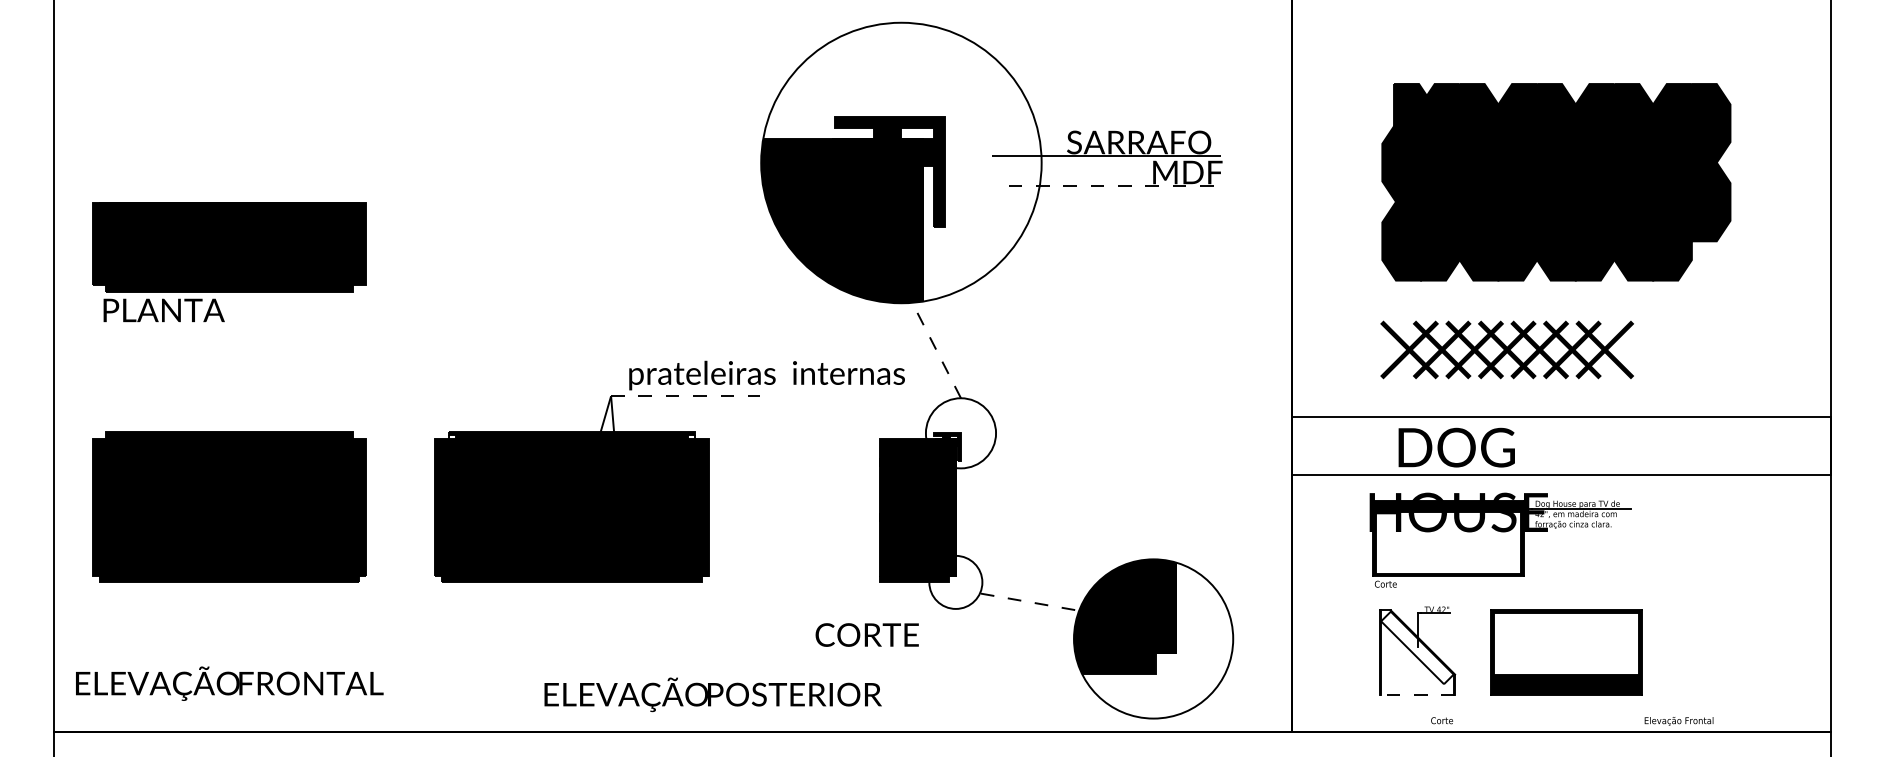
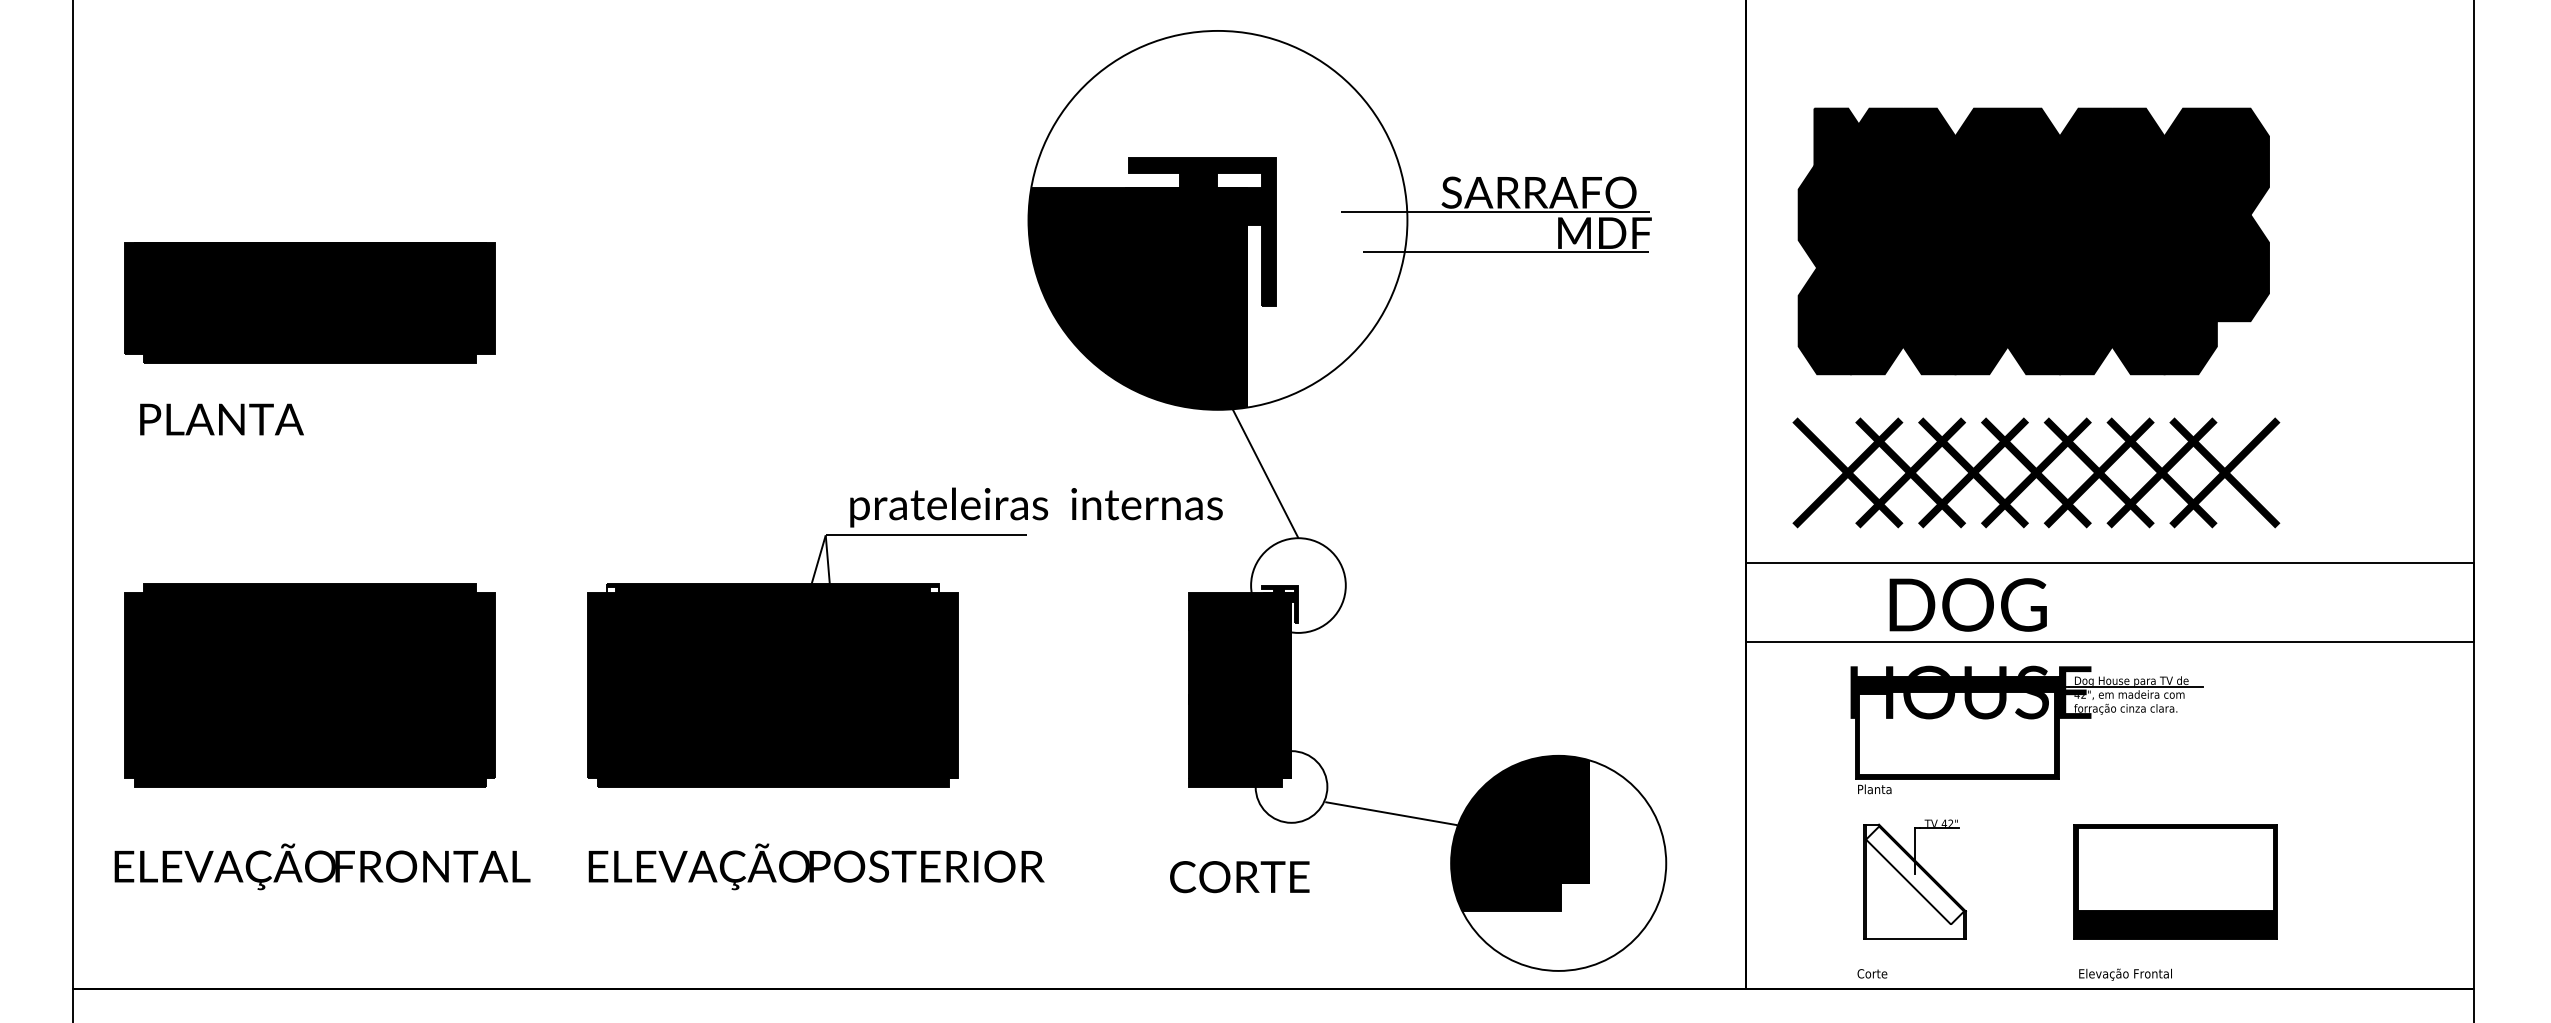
part: (1556, 182) -> (2033, 241), moved
line: (1114, 186) -> (1505, 252), dashed -> solid
part: (228, 246) -> (309, 302), moved
part: (1507, 349) -> (2036, 472), size x1.43
line: (936, 350) -> (1265, 473), dashed -> solid
line: (685, 396) -> (926, 535), dashed -> solid
text: (1387, 584) -> (1874, 789), Corte -> Planta
line: (1029, 602) -> (1391, 813), dashed -> solid
text: (867, 635) -> (1239, 877), moved
part: (1566, 652) -> (2175, 881), moved
text: (229, 683) -> (322, 866), moved
text: (713, 694) -> (816, 866), moved
line: (1417, 695) -> (1915, 939), dashed -> solid
text: (1442, 720) -> (1872, 973), moved
text: (1679, 721) -> (2125, 974), moved

